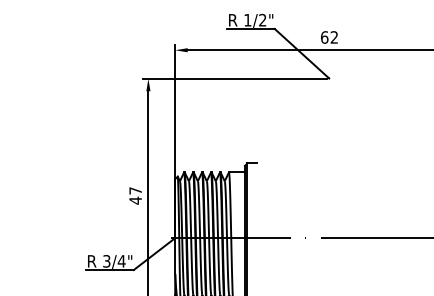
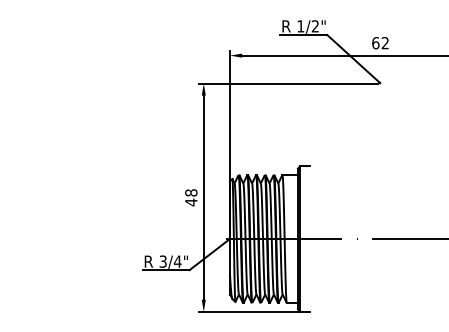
text: (135, 190) -> (191, 192), 47 -> 48

